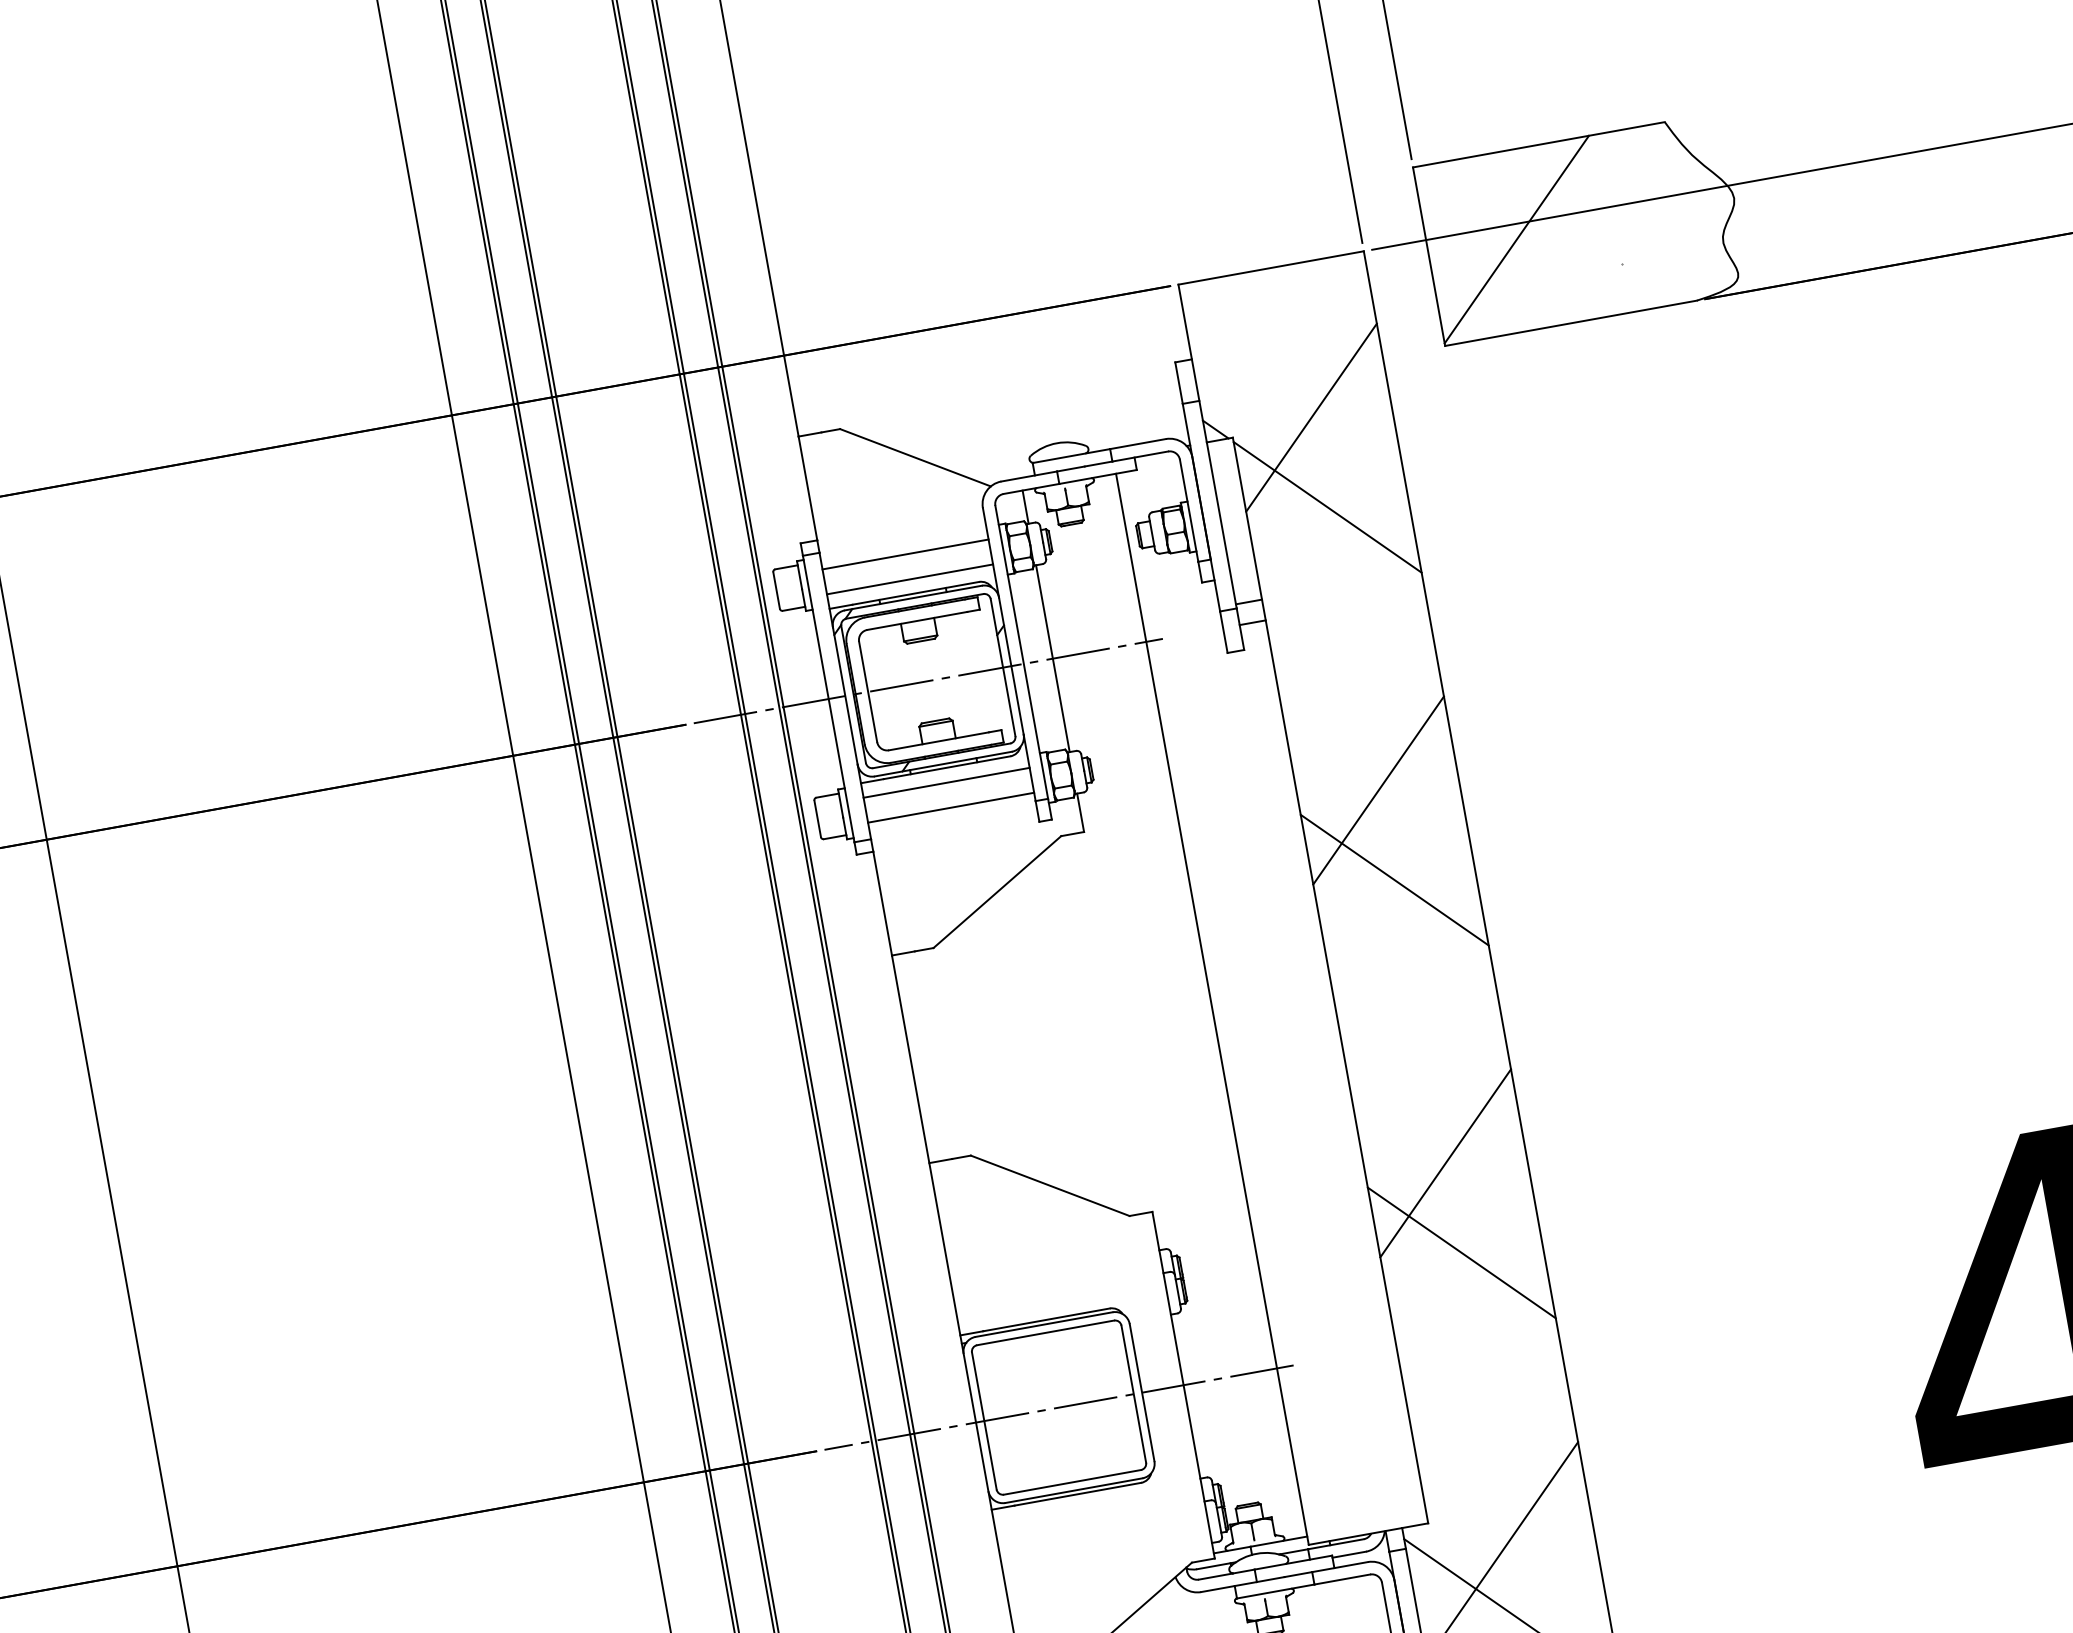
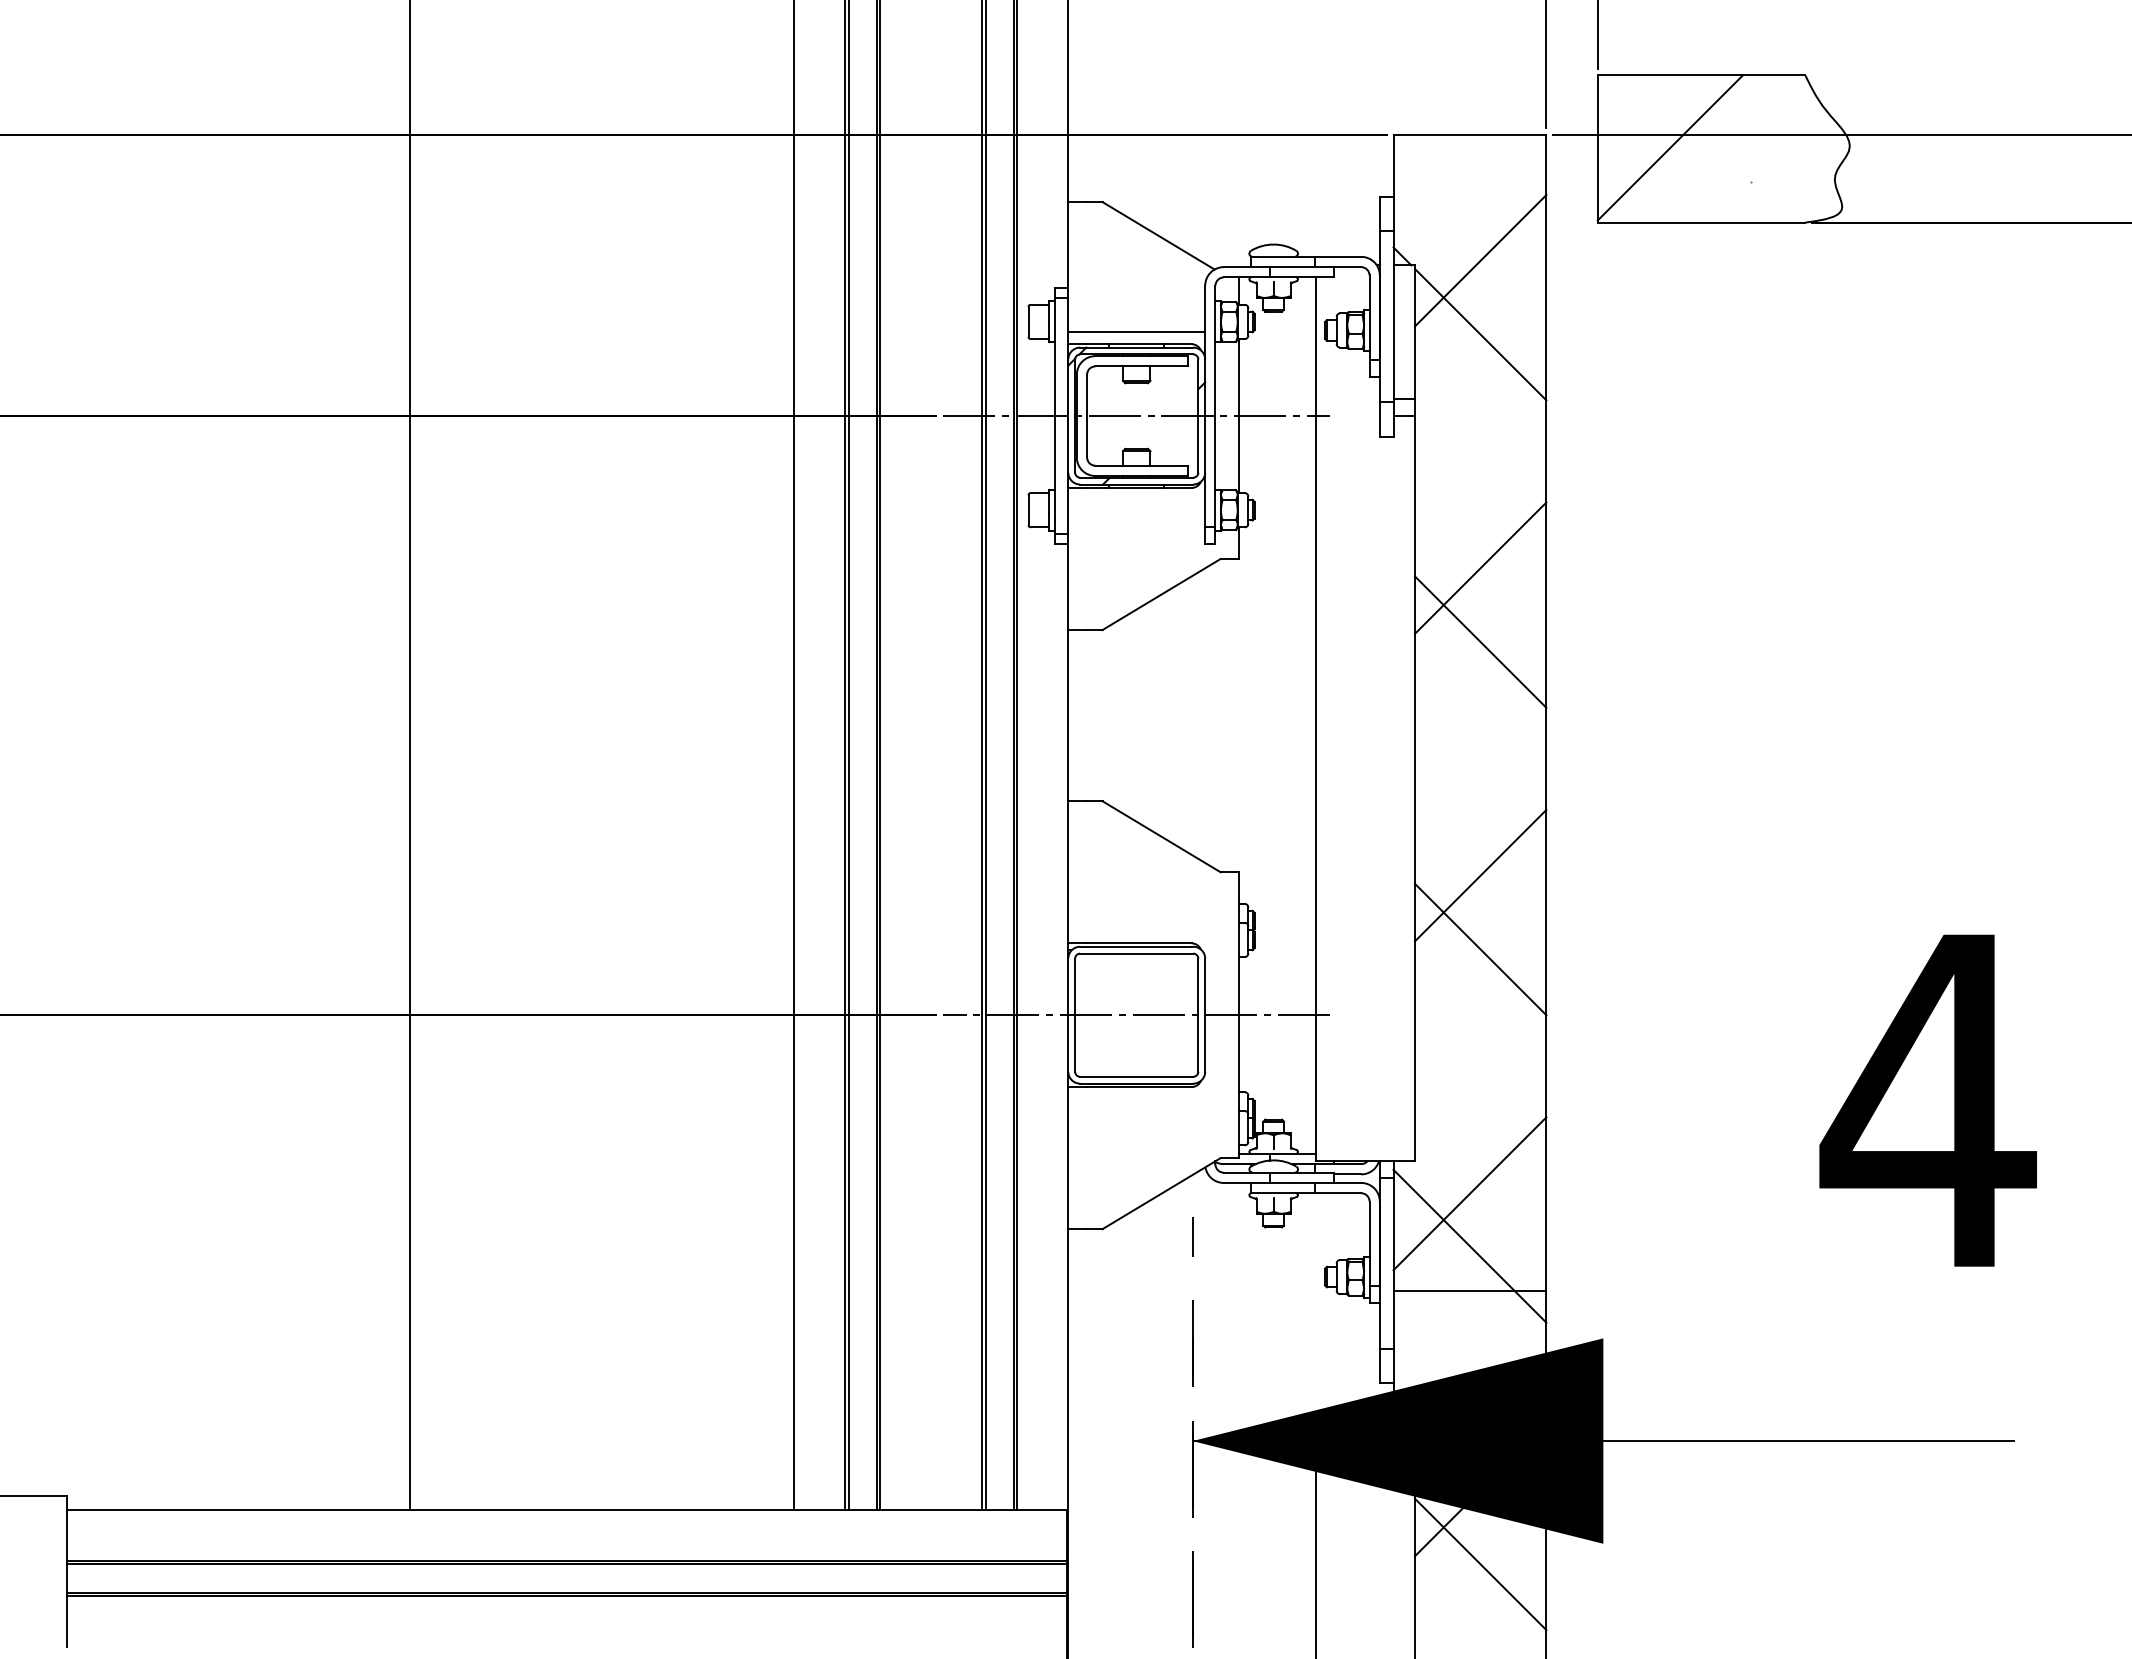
line: (905, 554) -> (1136, 311), removed
line: (946, 782) -> (1136, 499), removed
line: (950, 807) -> (1136, 520), removed

